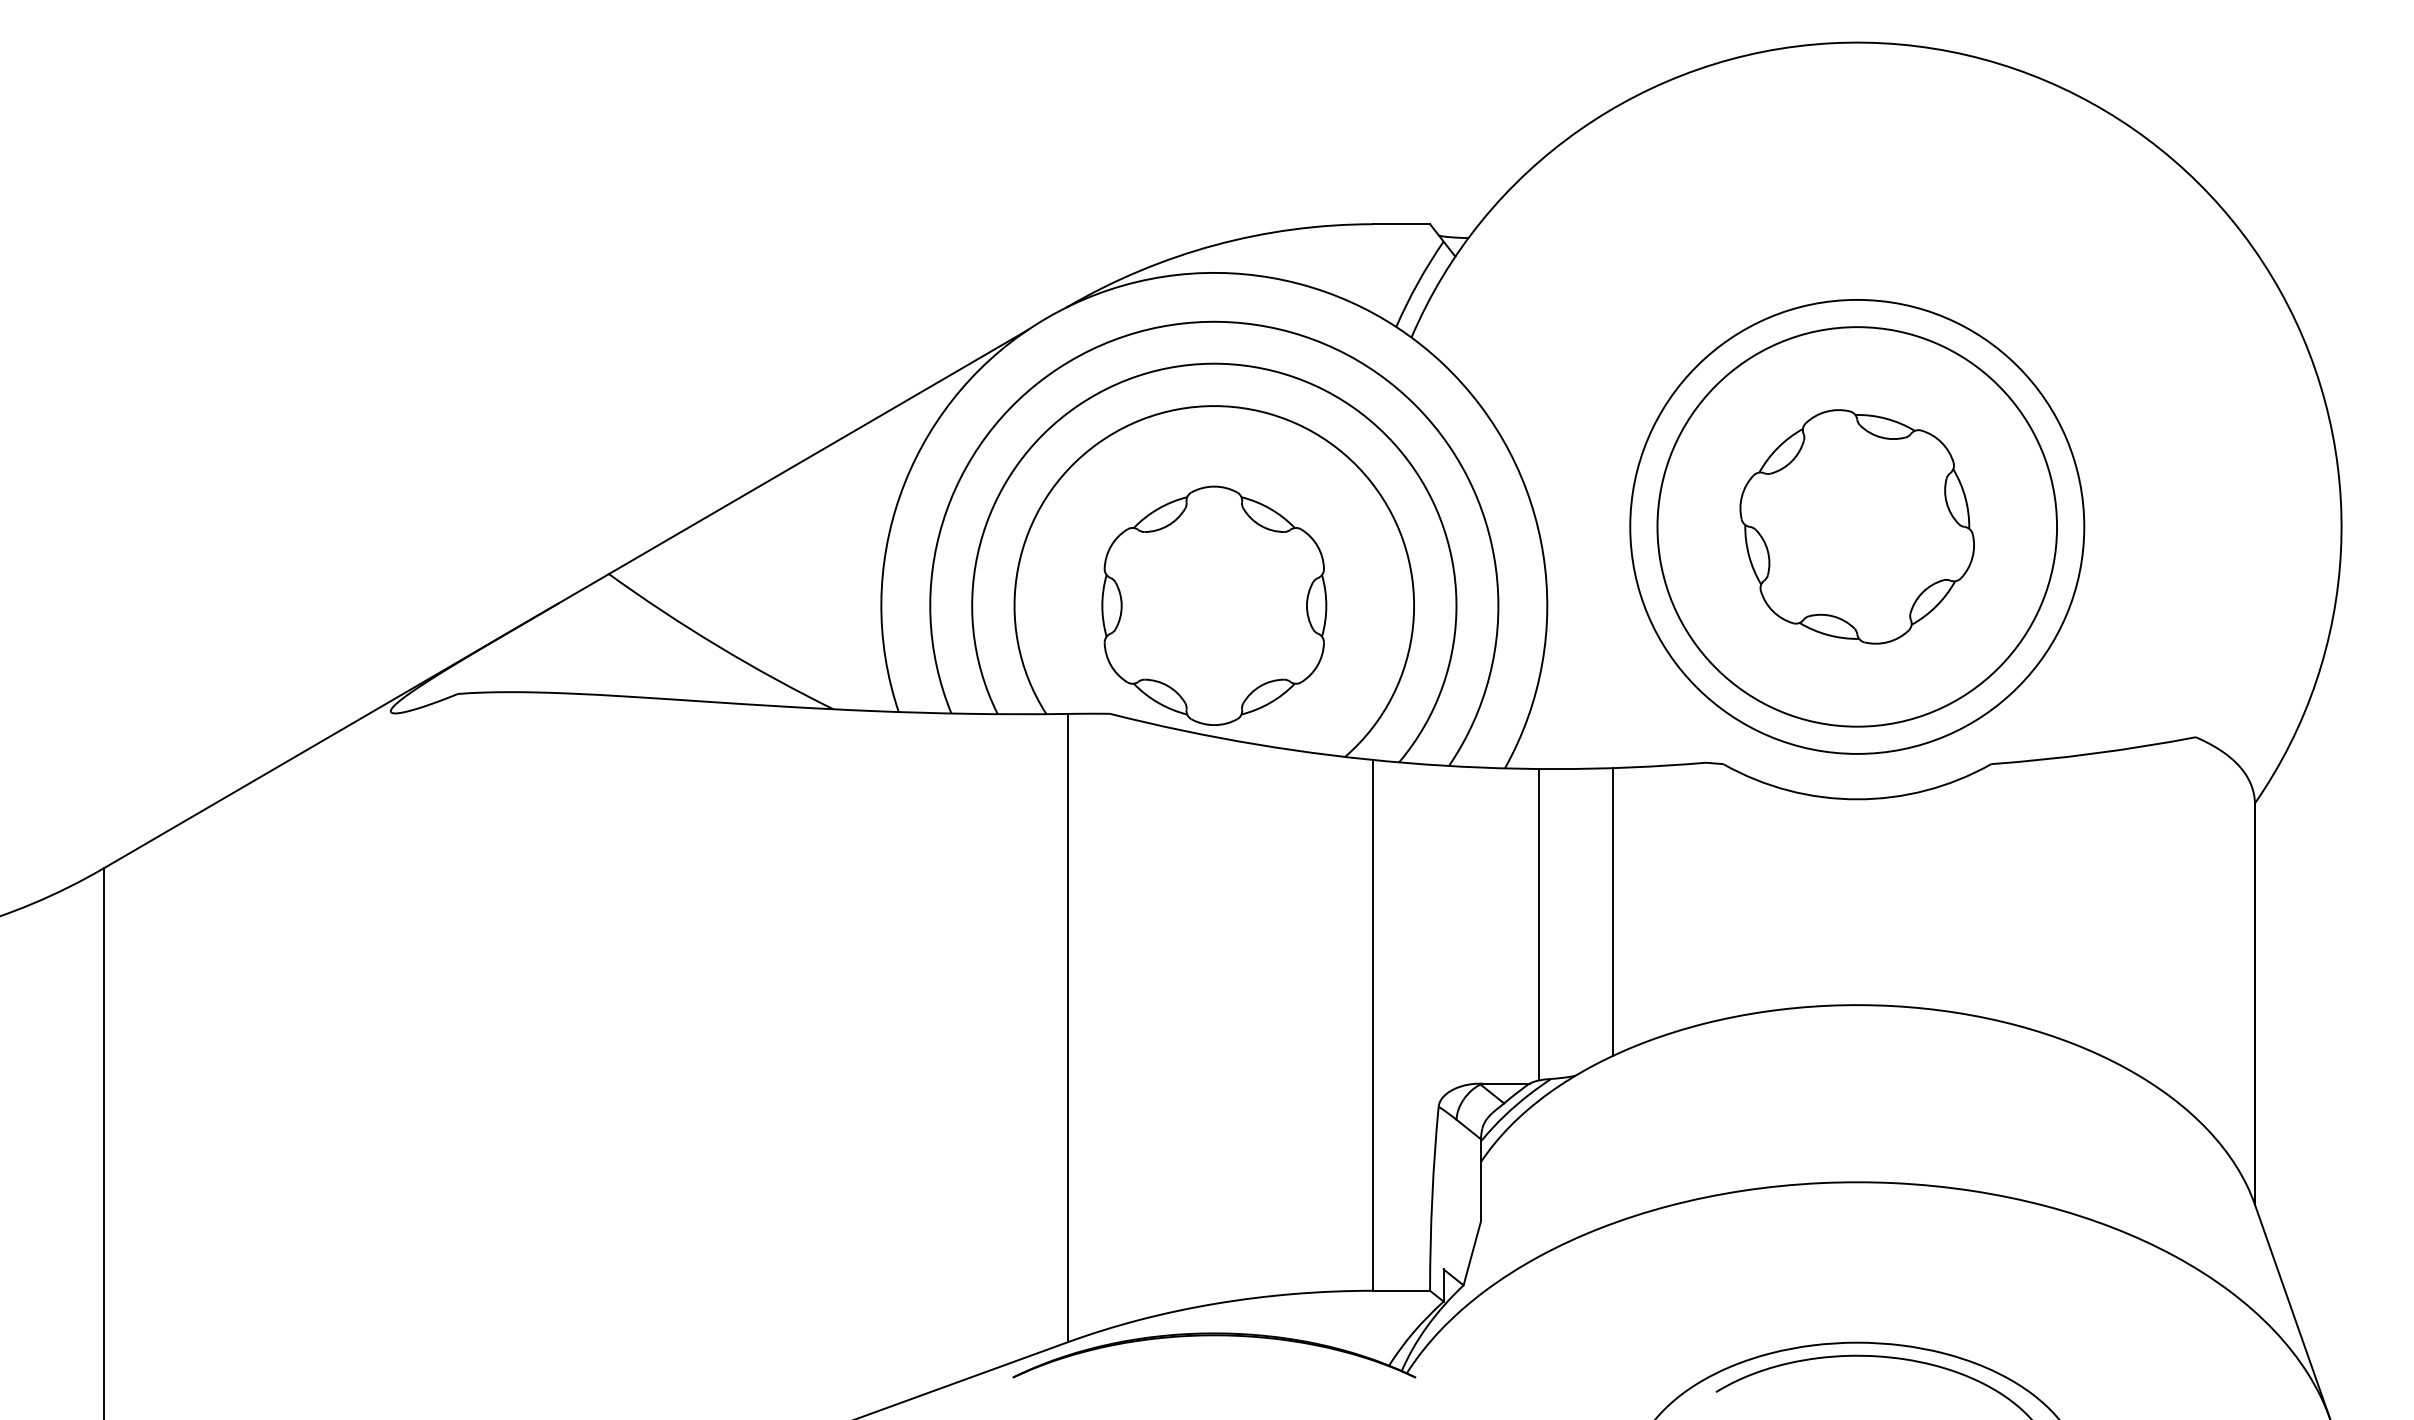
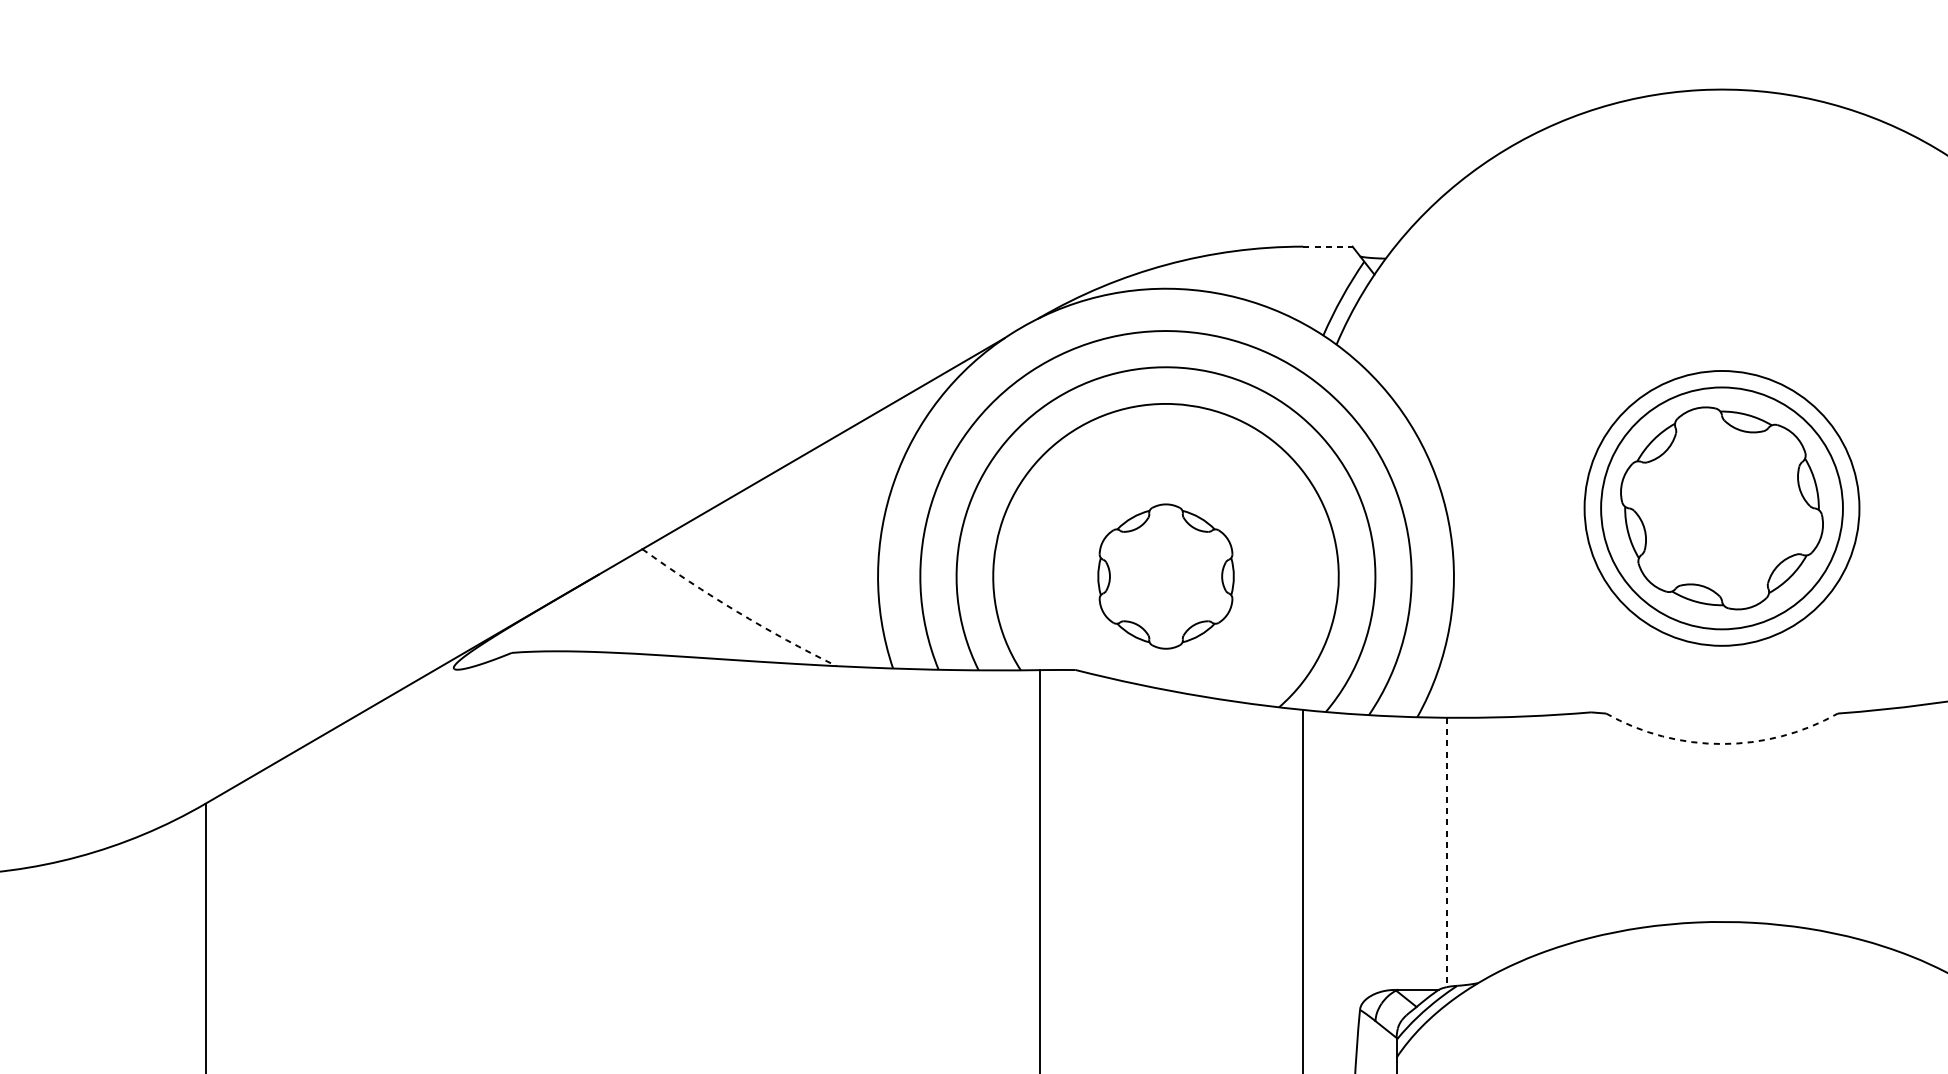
line: (1401, 224) -> (1327, 246), solid -> dashed
circle: (1857, 526) -> (1722, 508), size x0.7
circle: (1857, 526) -> (1722, 508), size x0.7
part: (1214, 605) -> (1166, 576), size x0.7
arc: (718, 646) -> (737, 611), solid -> dashed
arc: (1857, 799) -> (1722, 744), solid -> dashed
line: (1613, 911) -> (1511, 841), removed
line: (1539, 924) -> (1447, 852), solid -> dashed

